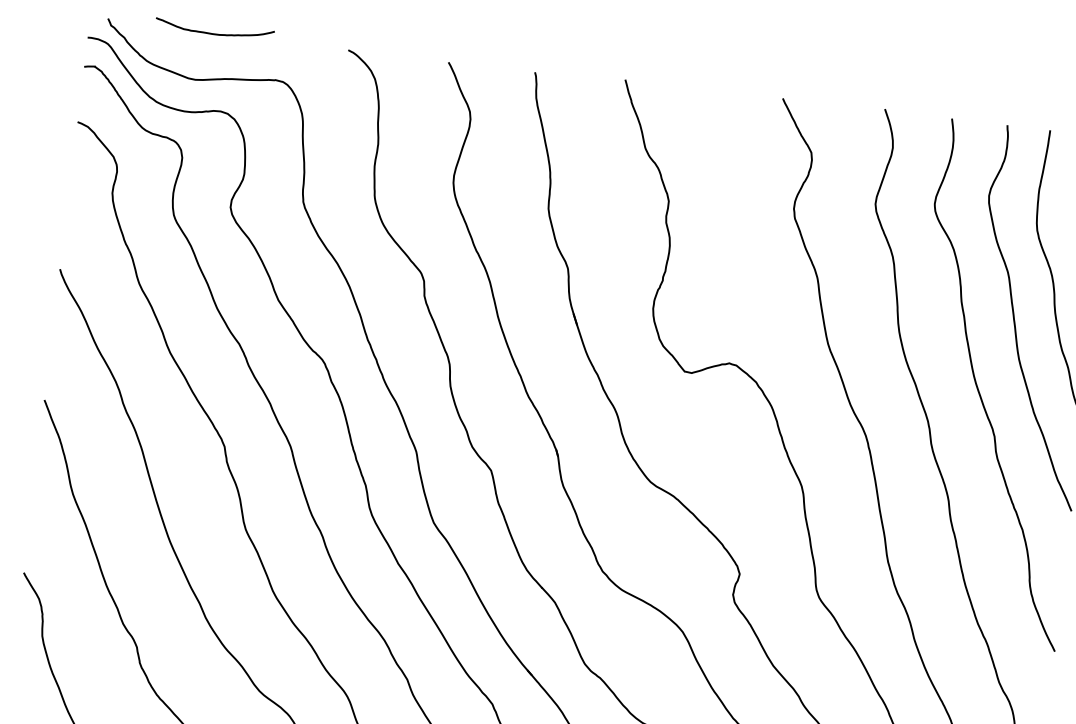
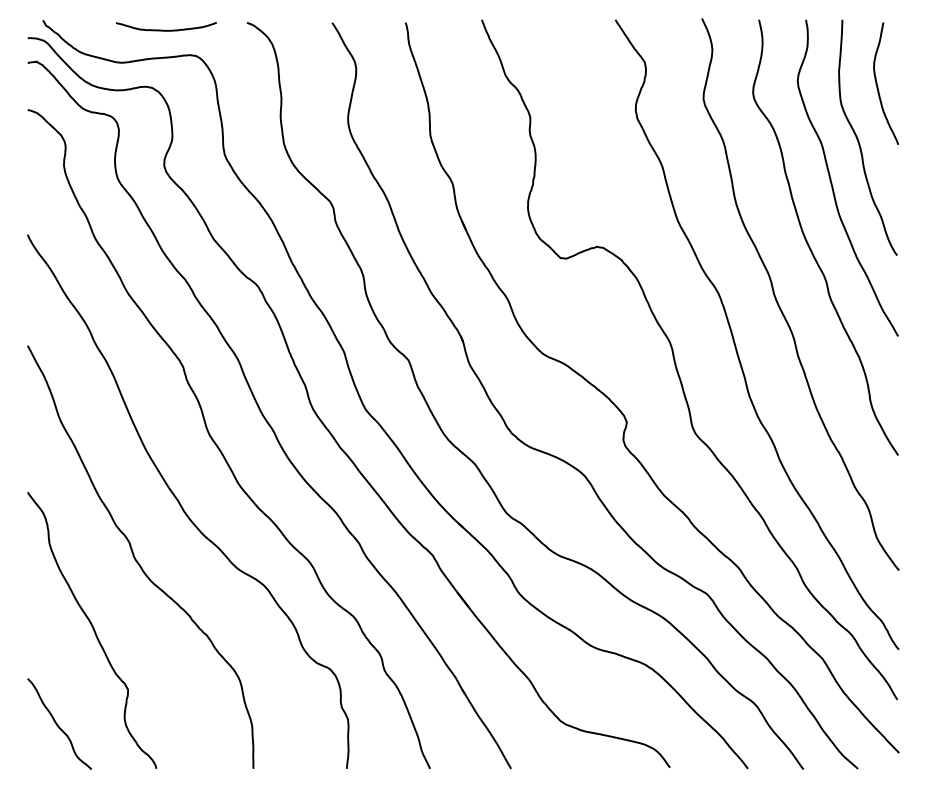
curve: (214, 32) -> (166, 29), moved

